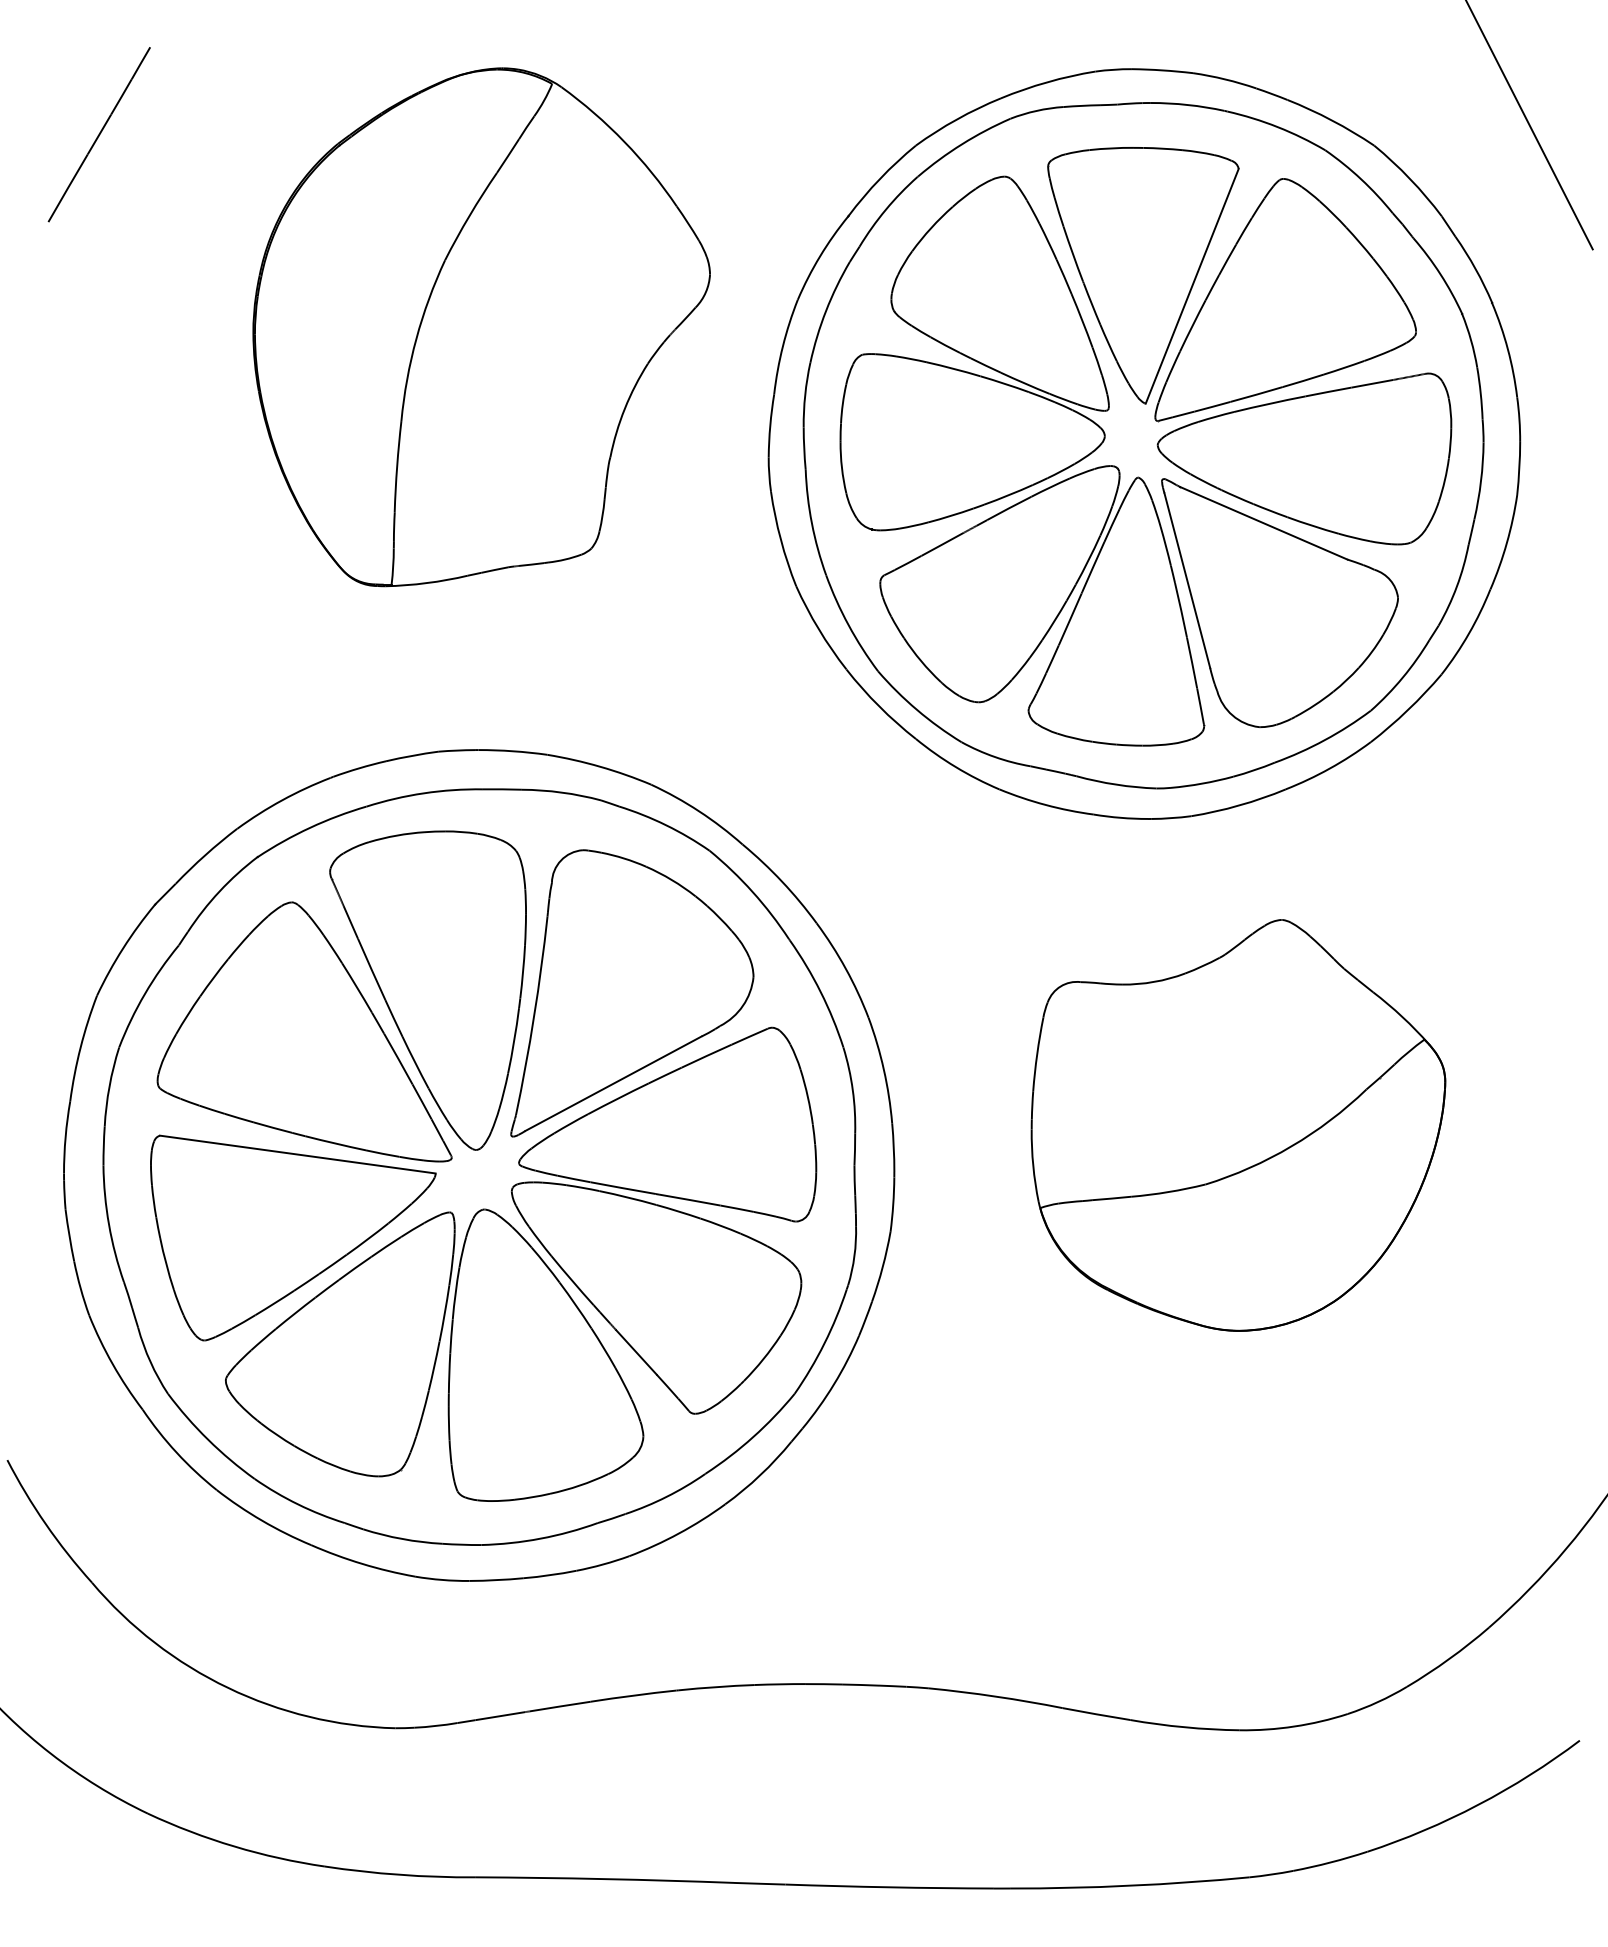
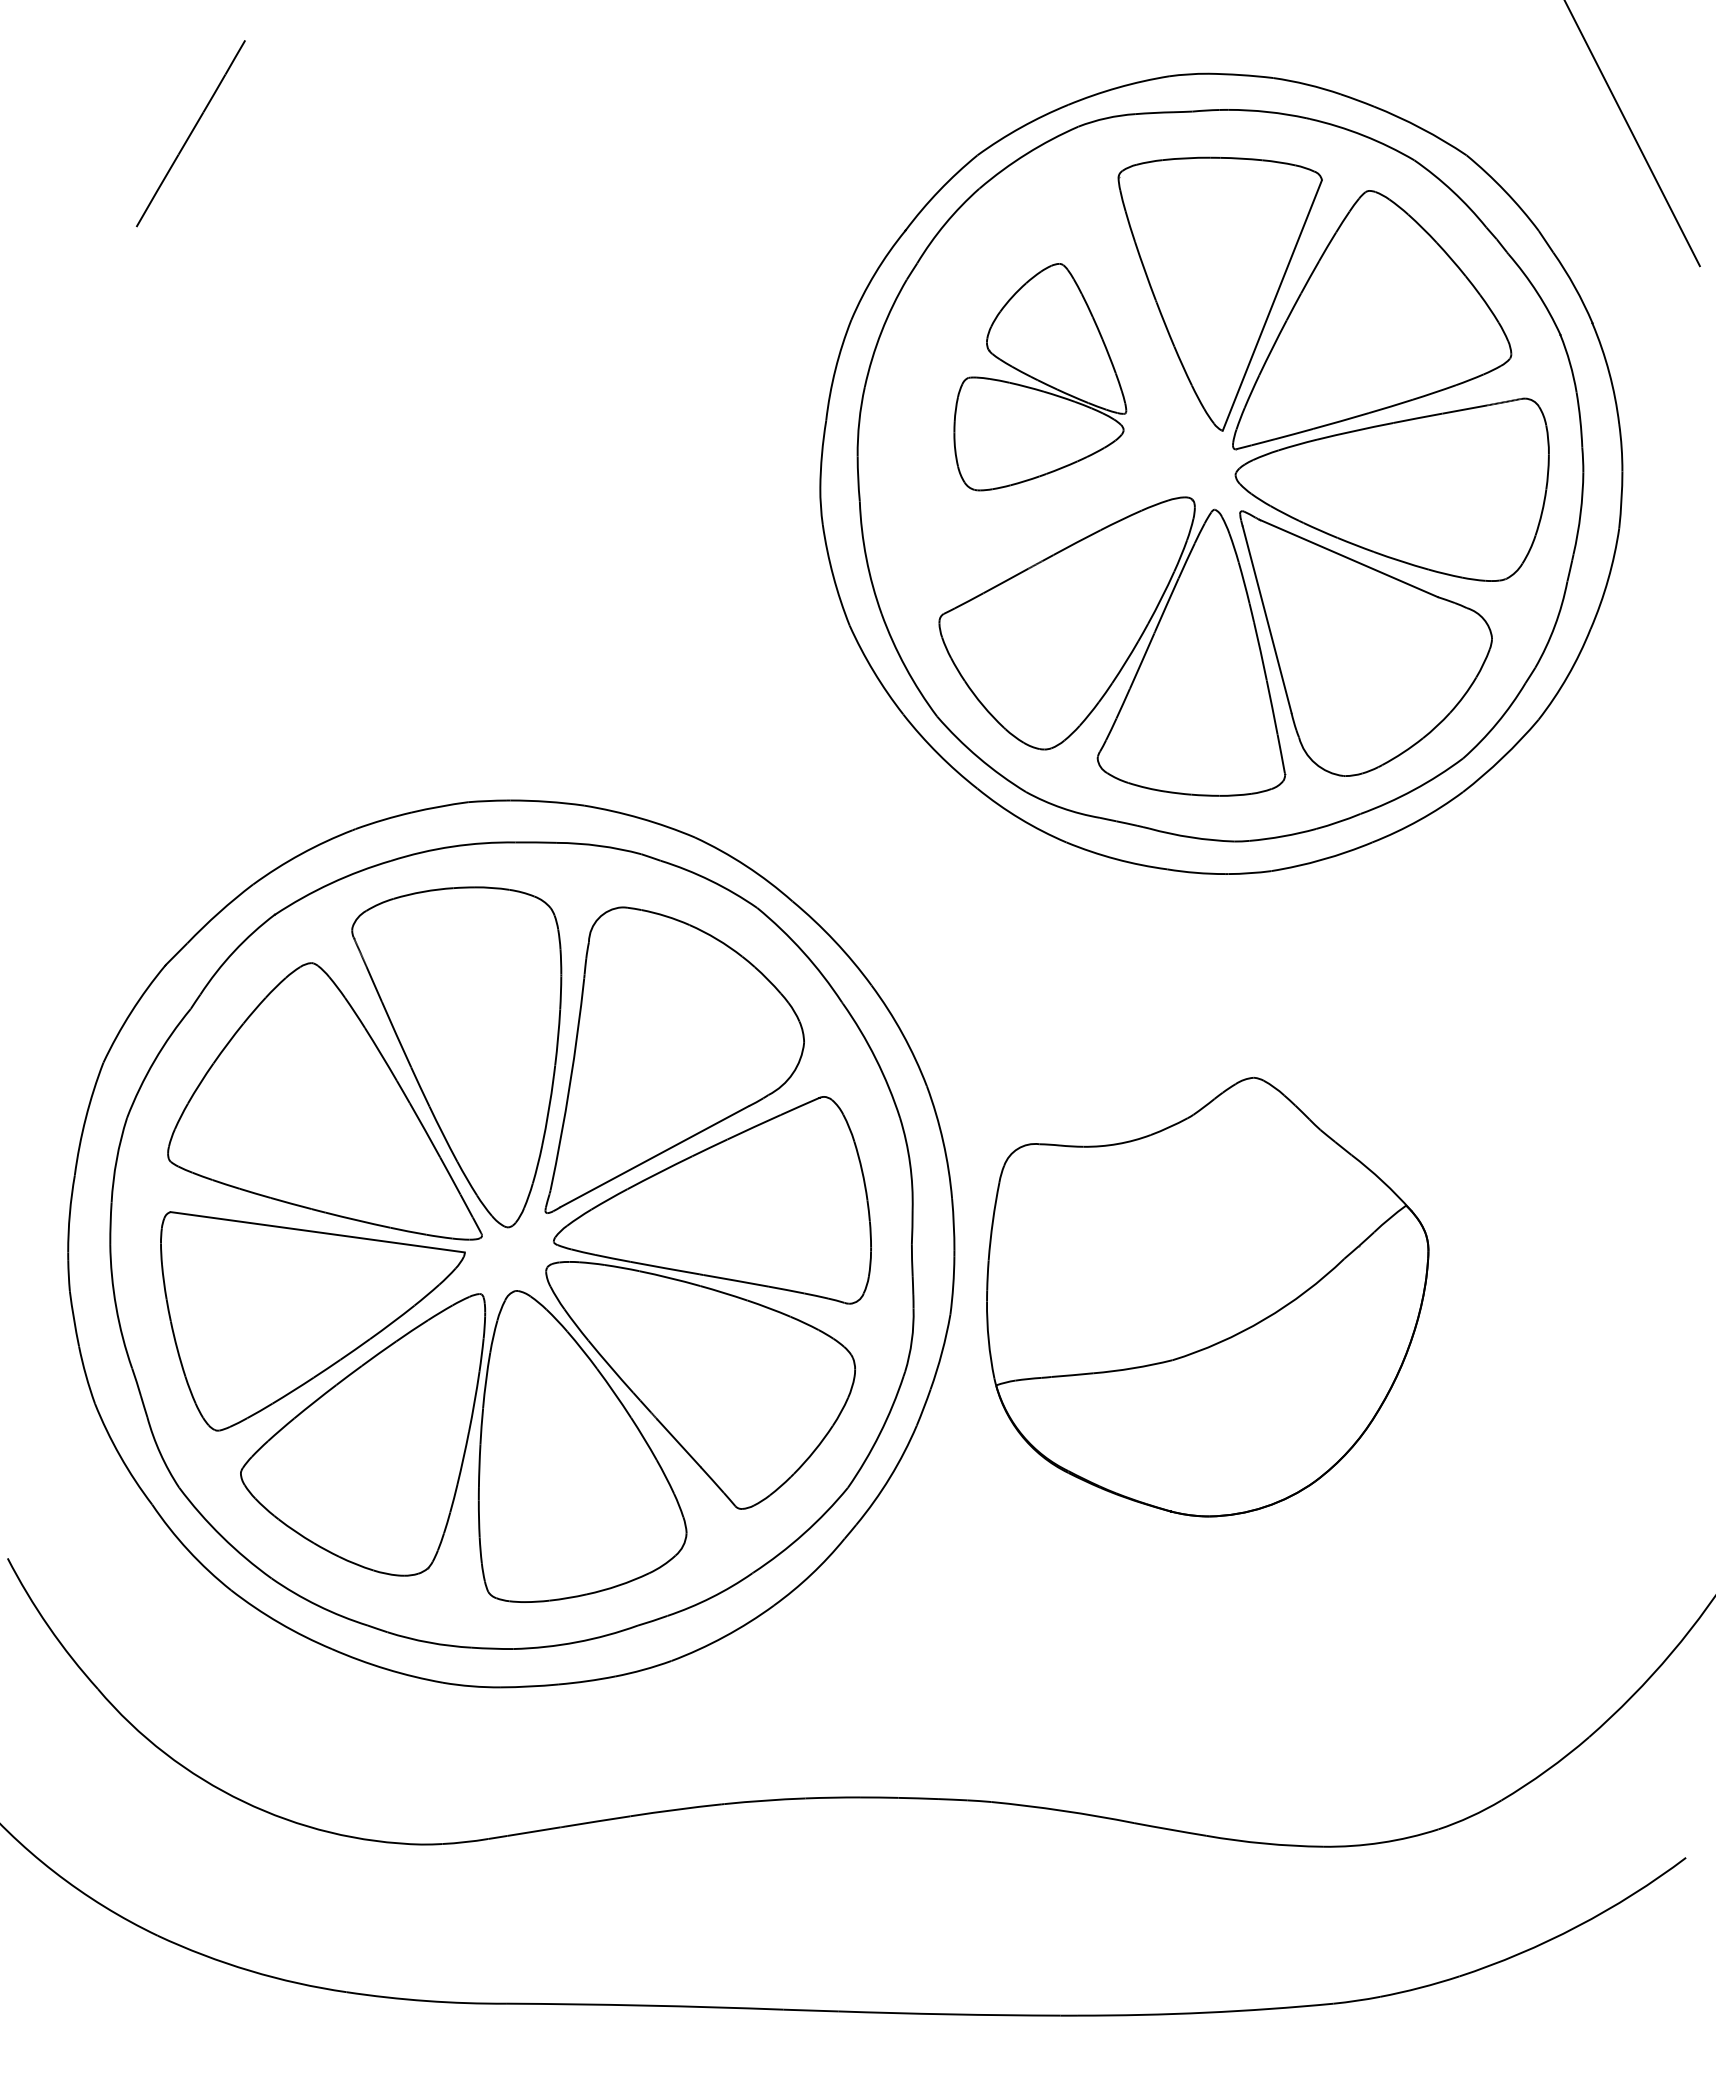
line: (98, 134) -> (190, 133), moved
part: (481, 326) -> (513, 348), removed
part: (974, 352) -> (1040, 376), size x0.6
part: (1238, 1125) -> (1207, 1297), moved

